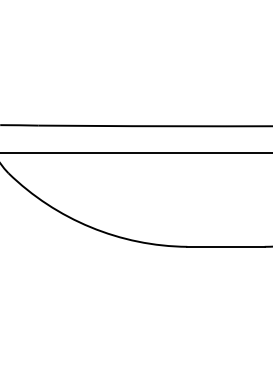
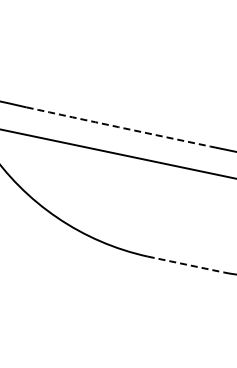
arc: (132, 126) -> (118, 127), solid -> dashed
line: (225, 246) -> (185, 264), solid -> dashed

